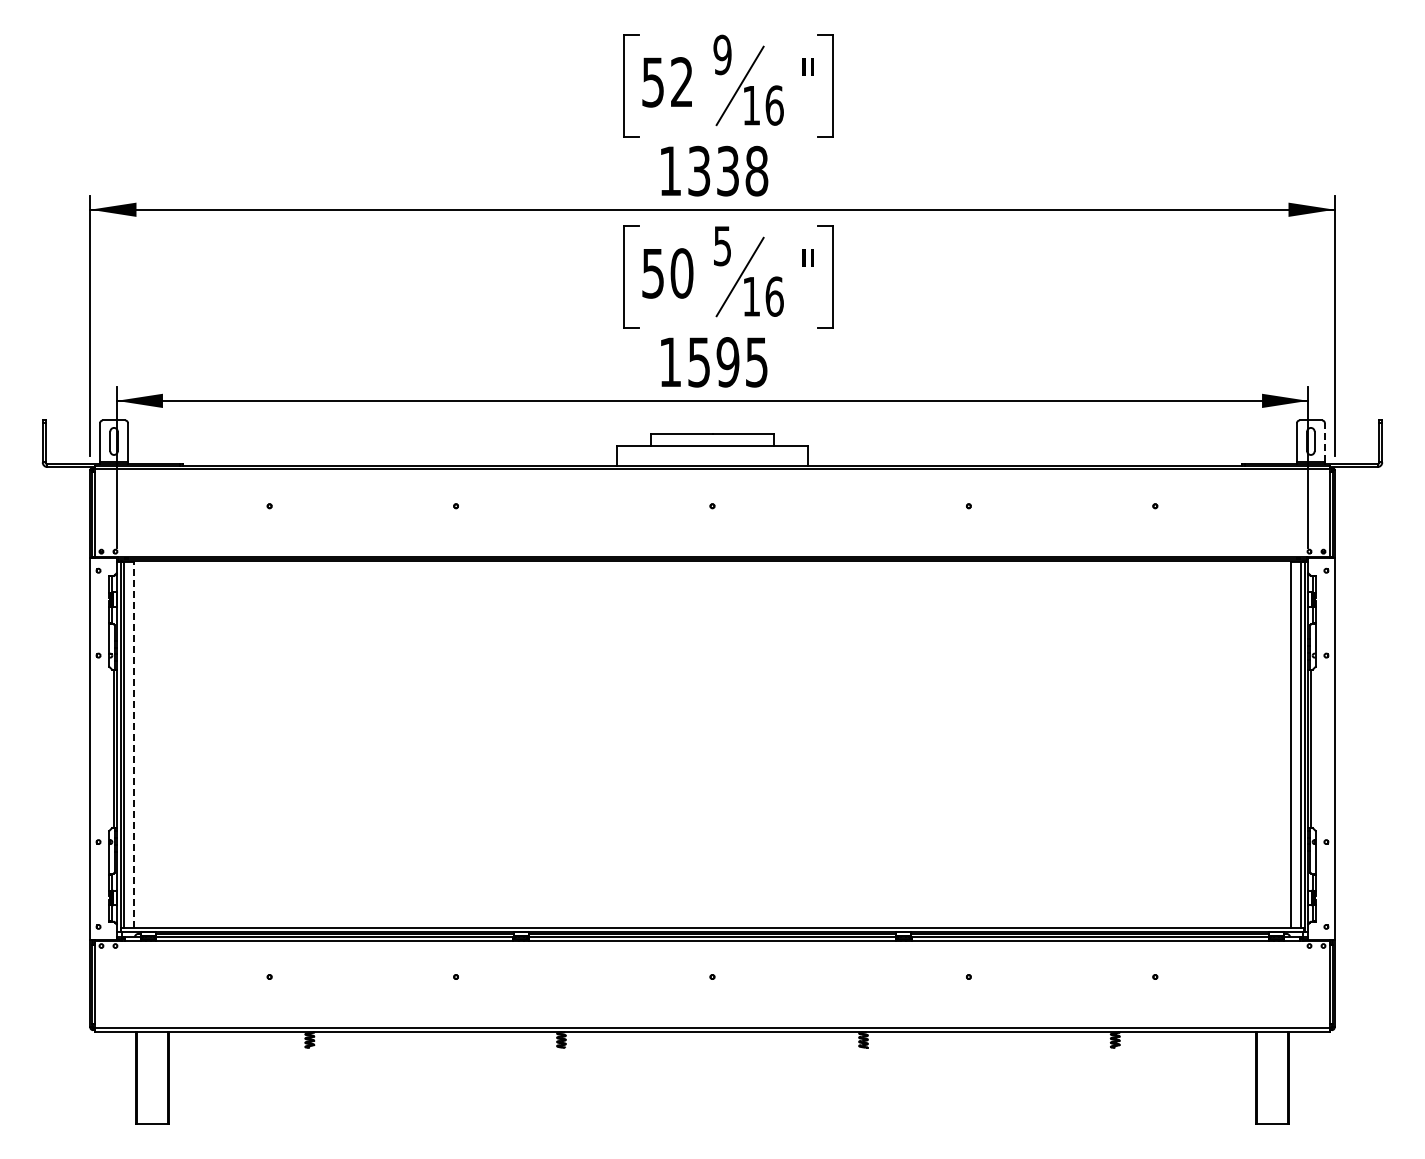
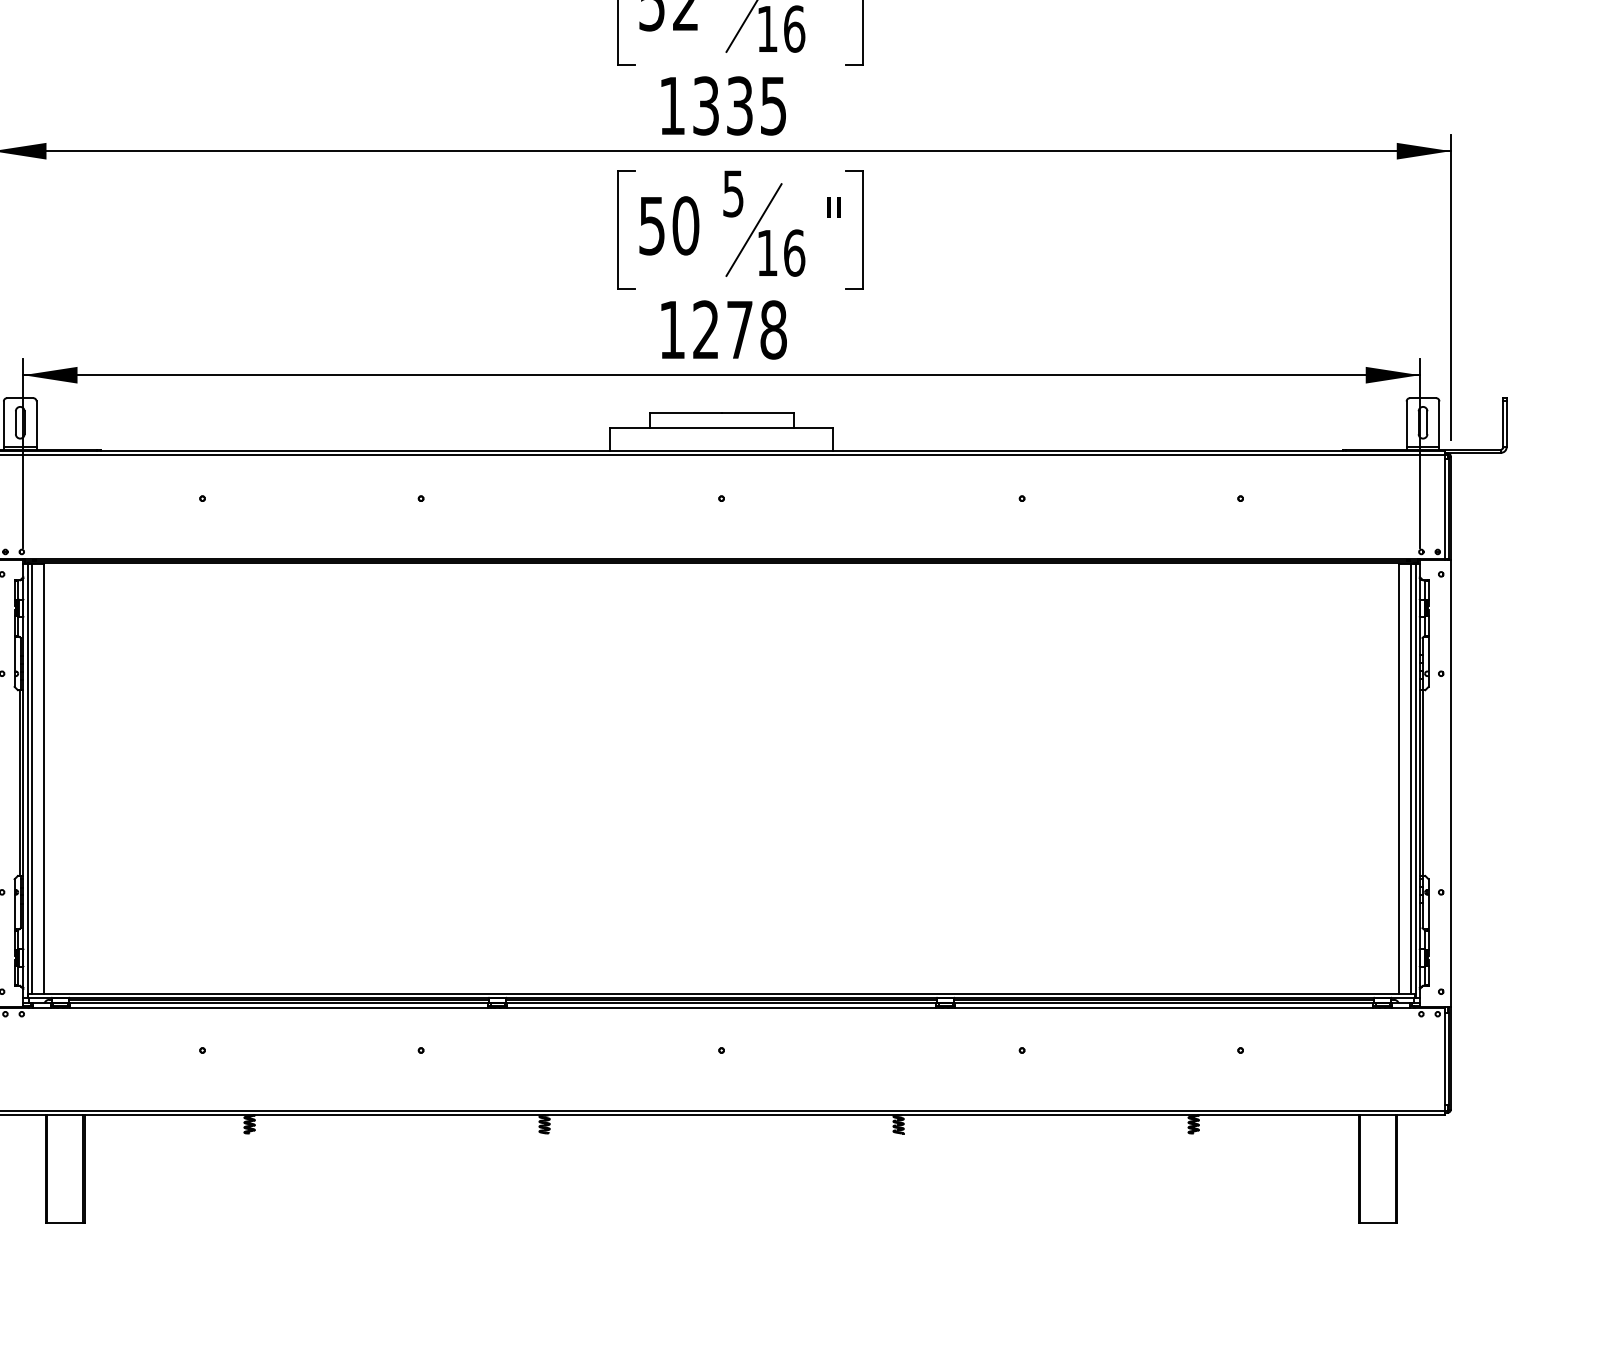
text: (756, 170) -> (773, 105), 1338 -> 1335
text: (728, 362) -> (740, 330), 1595 -> 1278
line: (1324, 442) -> (1438, 423), dashed -> solid
line: (134, 744) -> (44, 777), dashed -> solid

